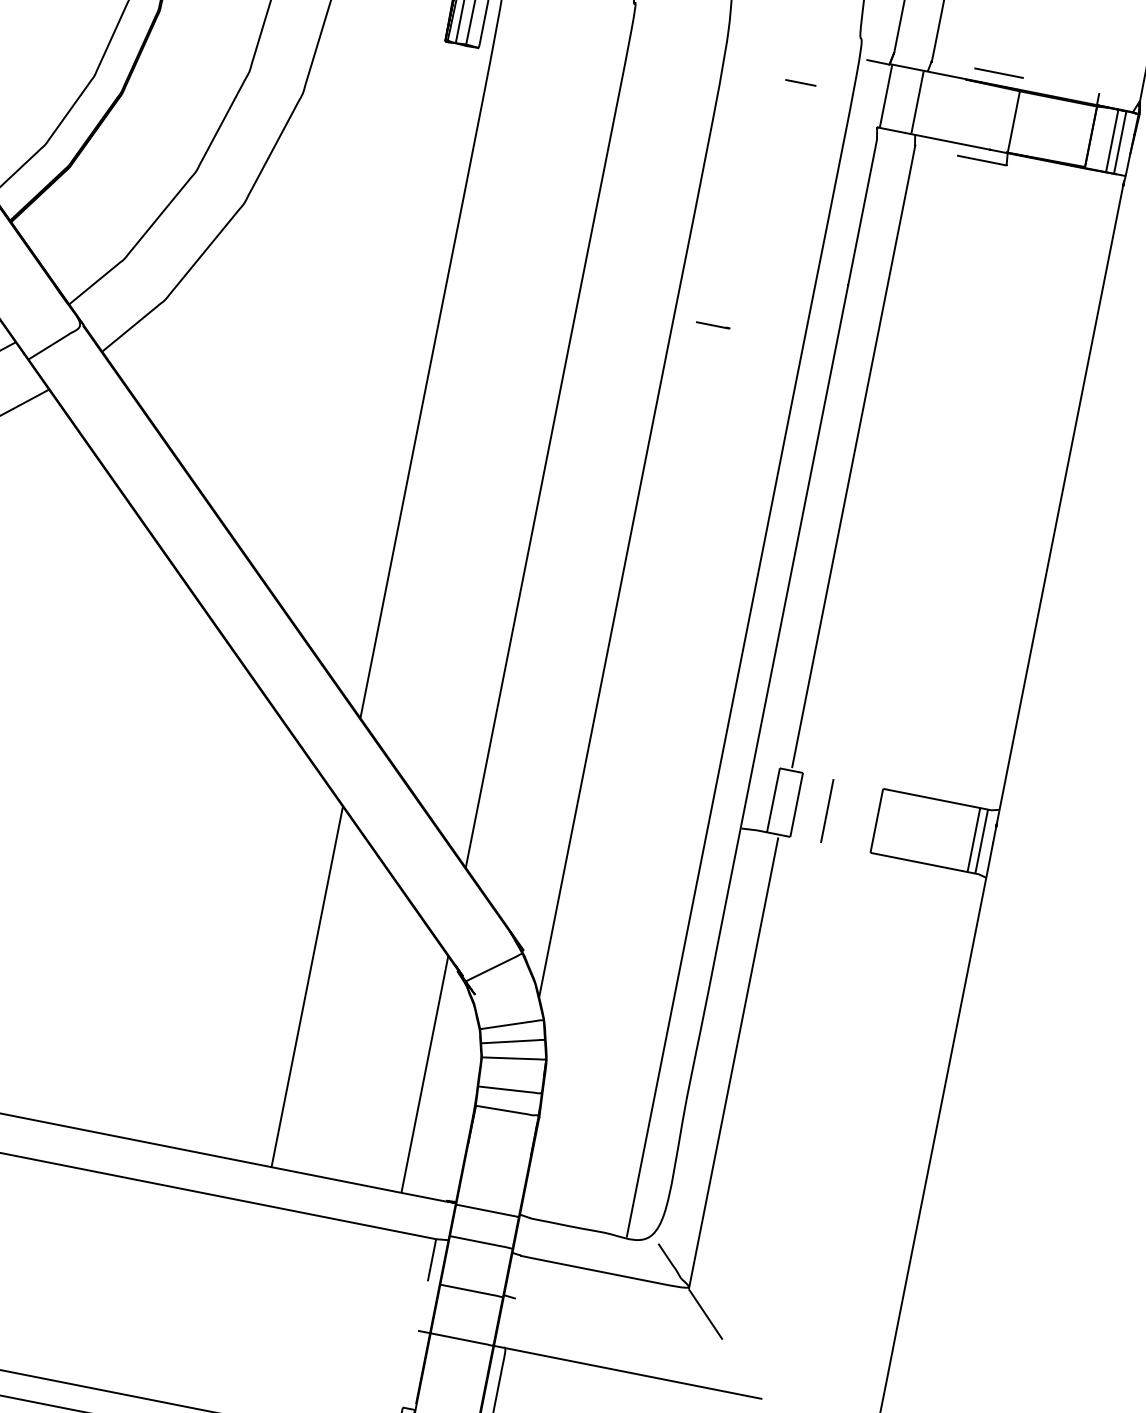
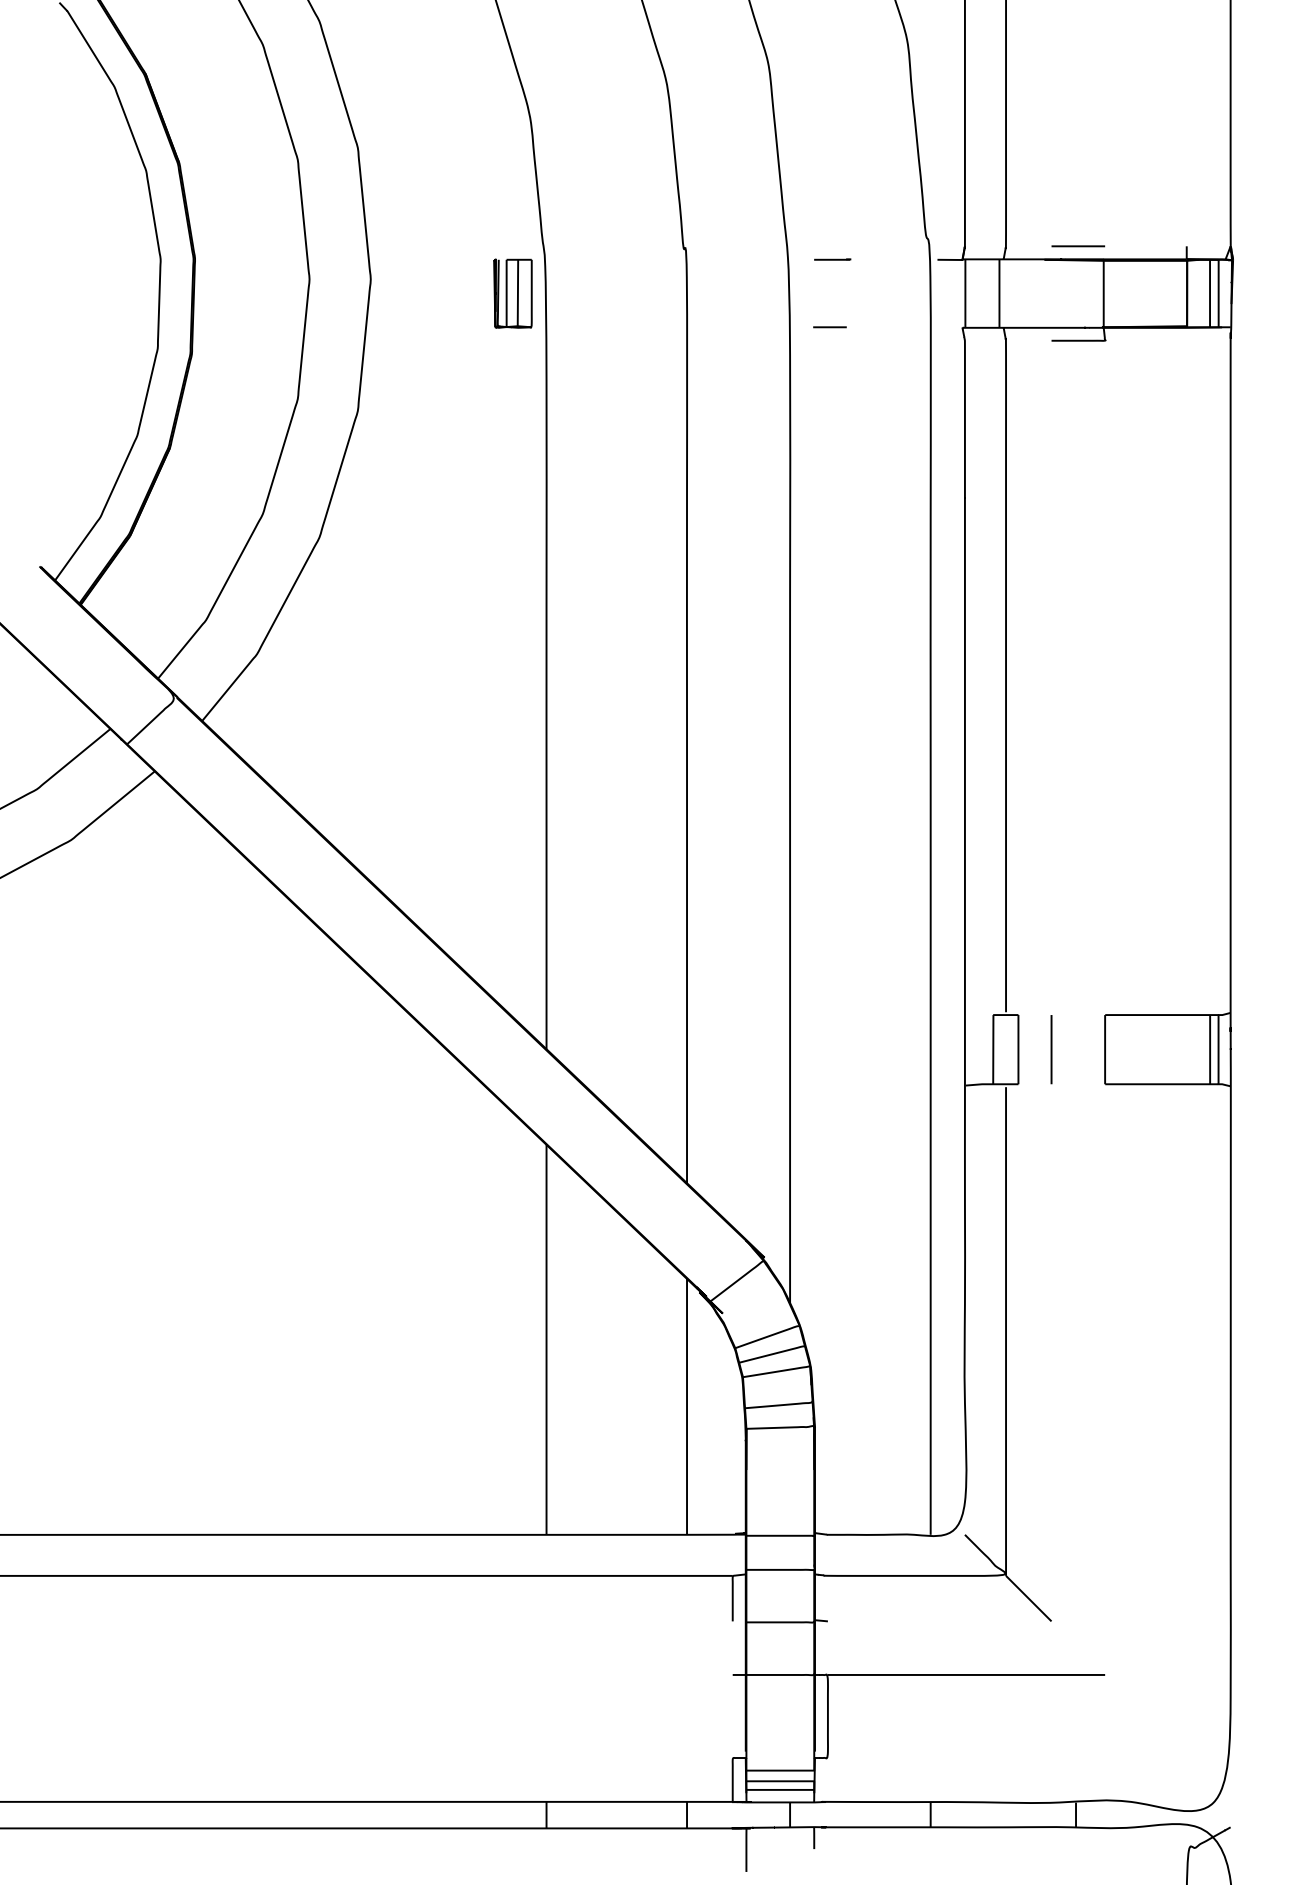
line: (800, 83) -> (829, 327), moved
line: (713, 325) -> (832, 259), moved

